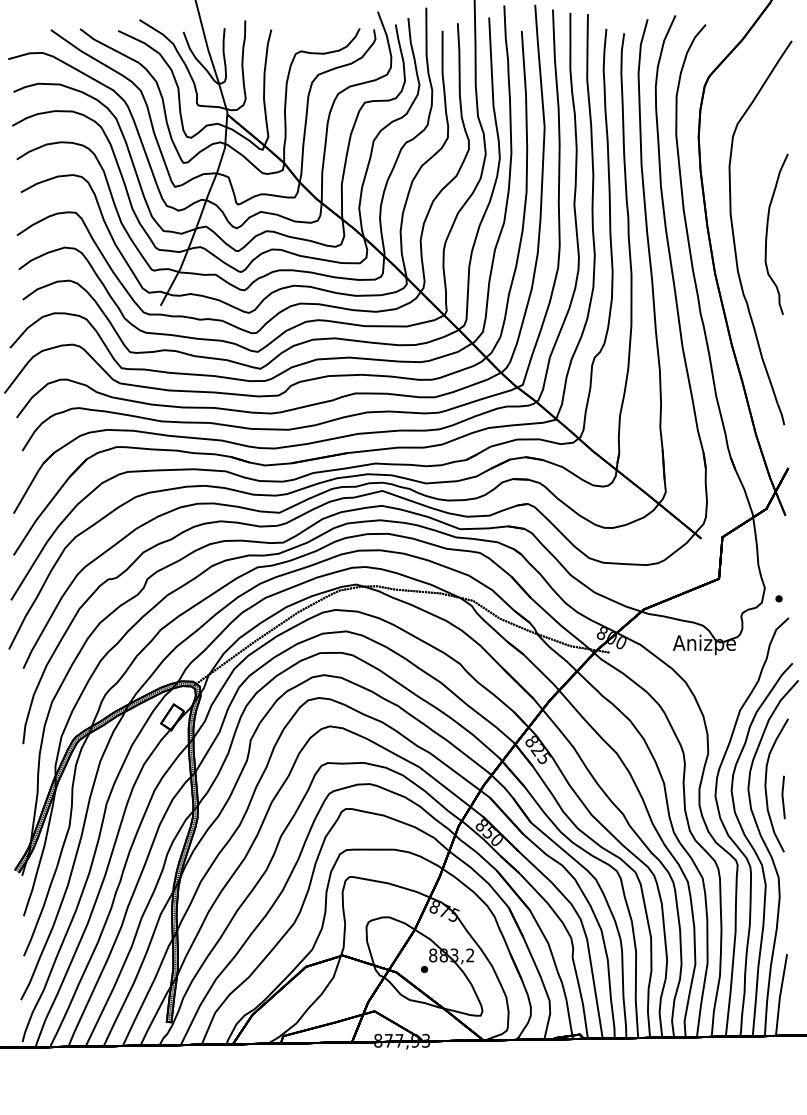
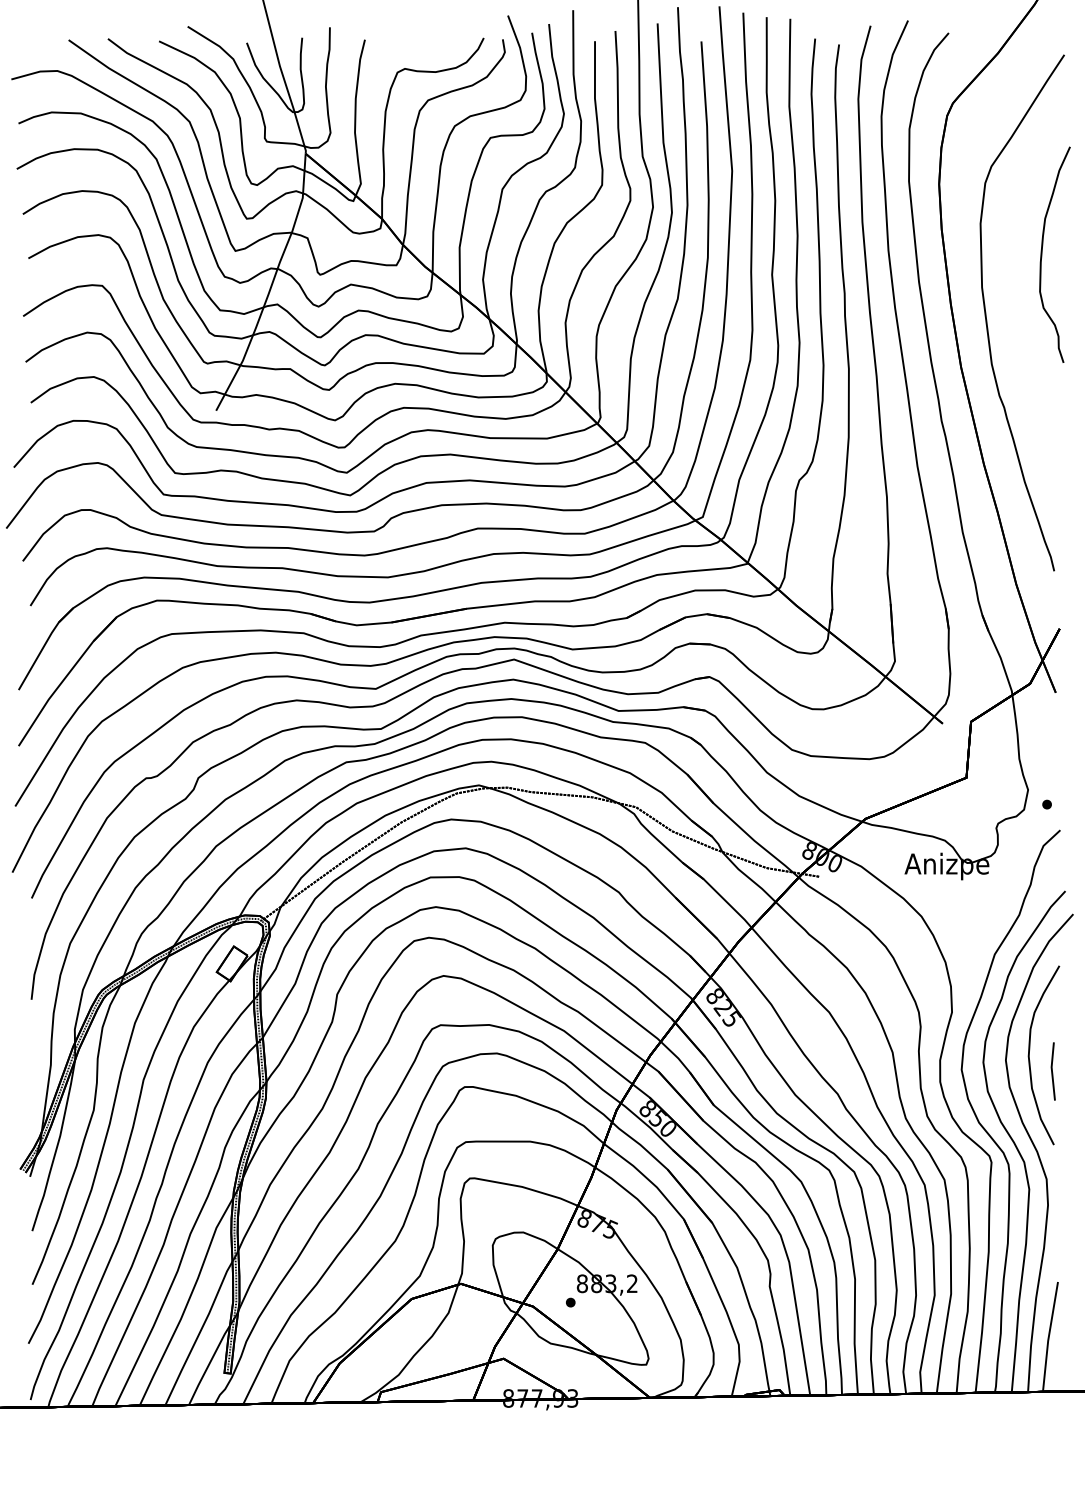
curve: (767, 234) -> (1042, 254), moved

